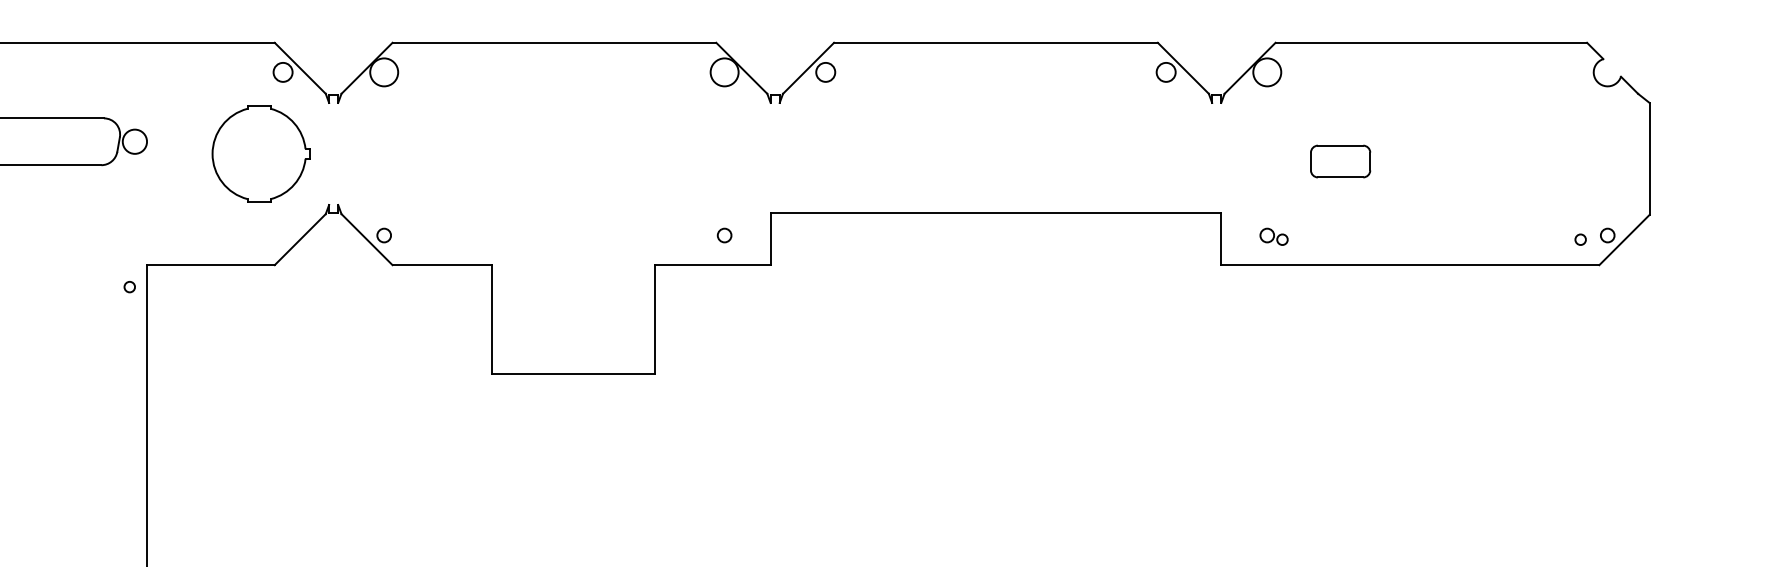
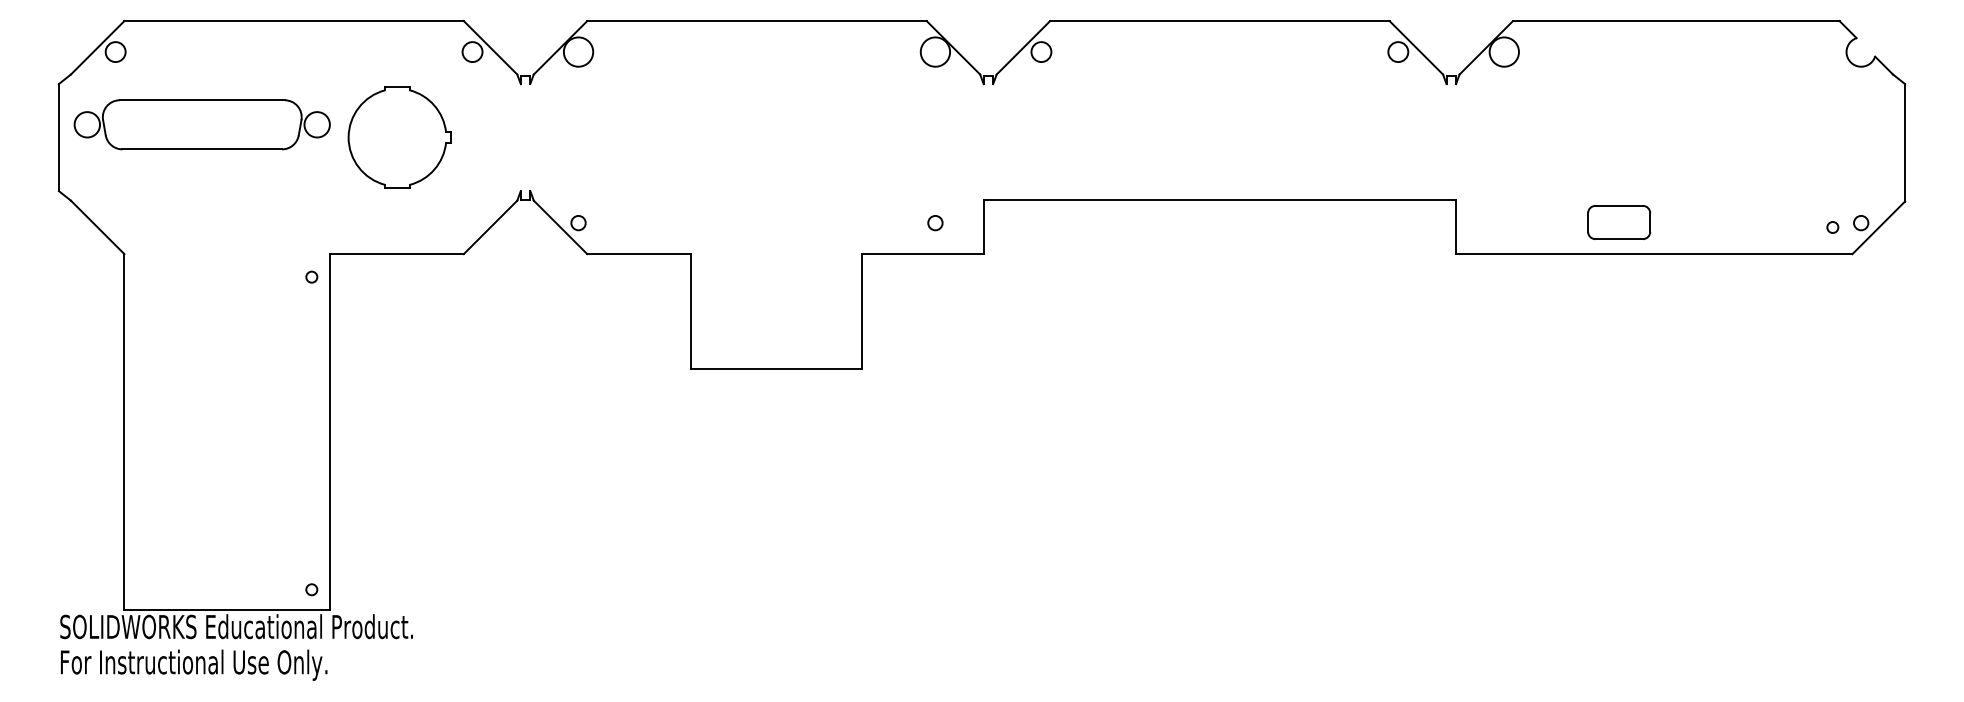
part: (261, 153) -> (399, 137), moved
part: (1340, 161) -> (1619, 222), moved
part: (1274, 236) -> (1511, 224), removed

